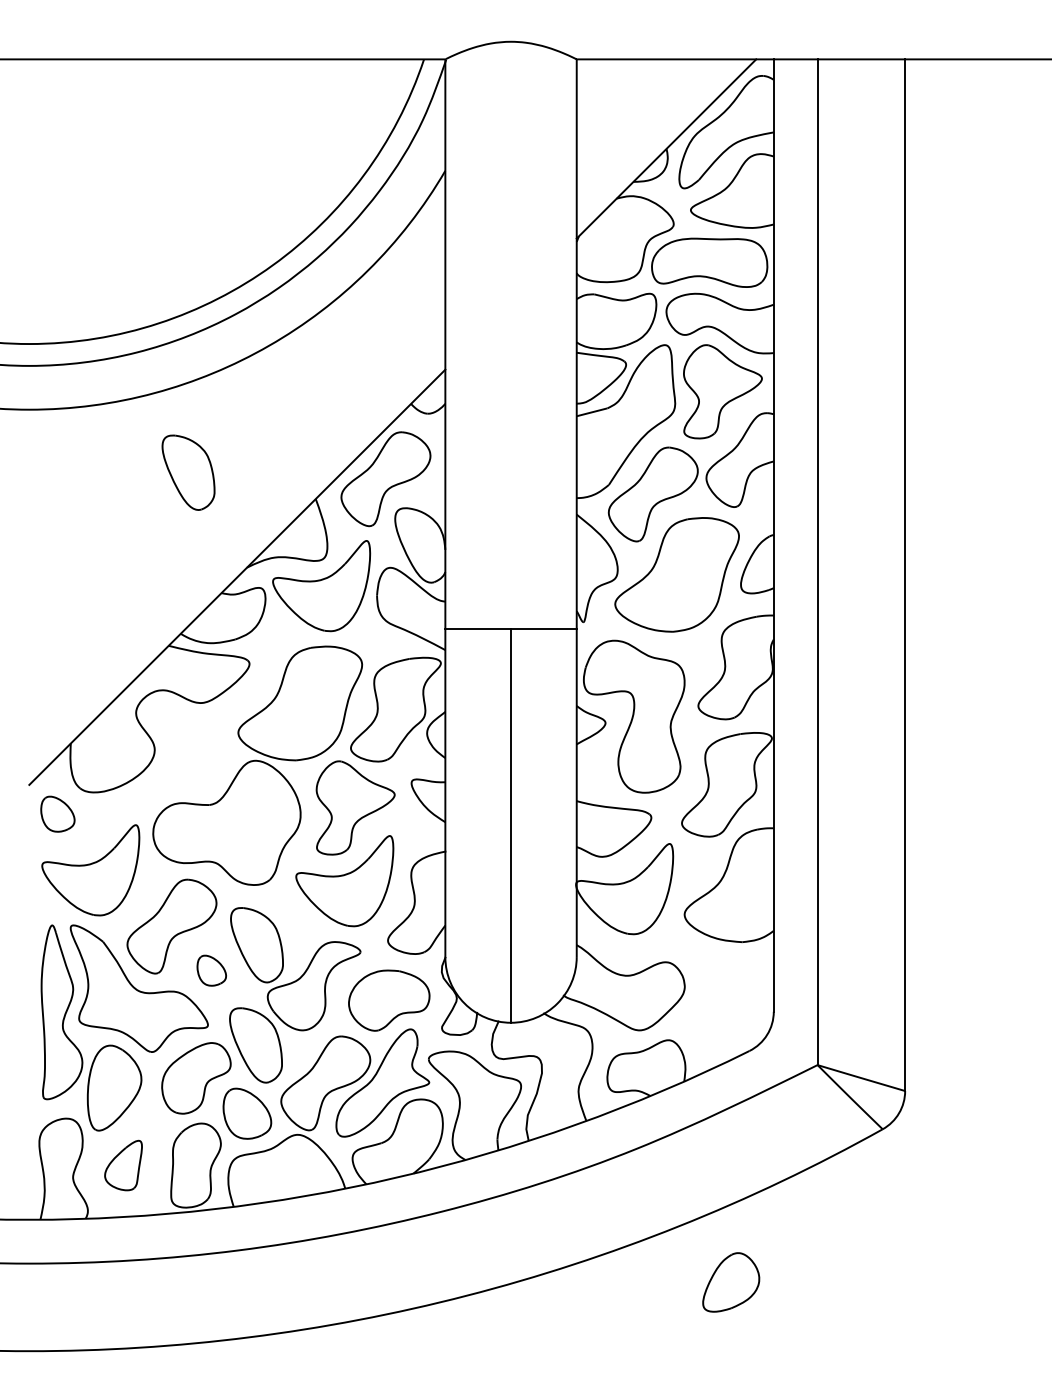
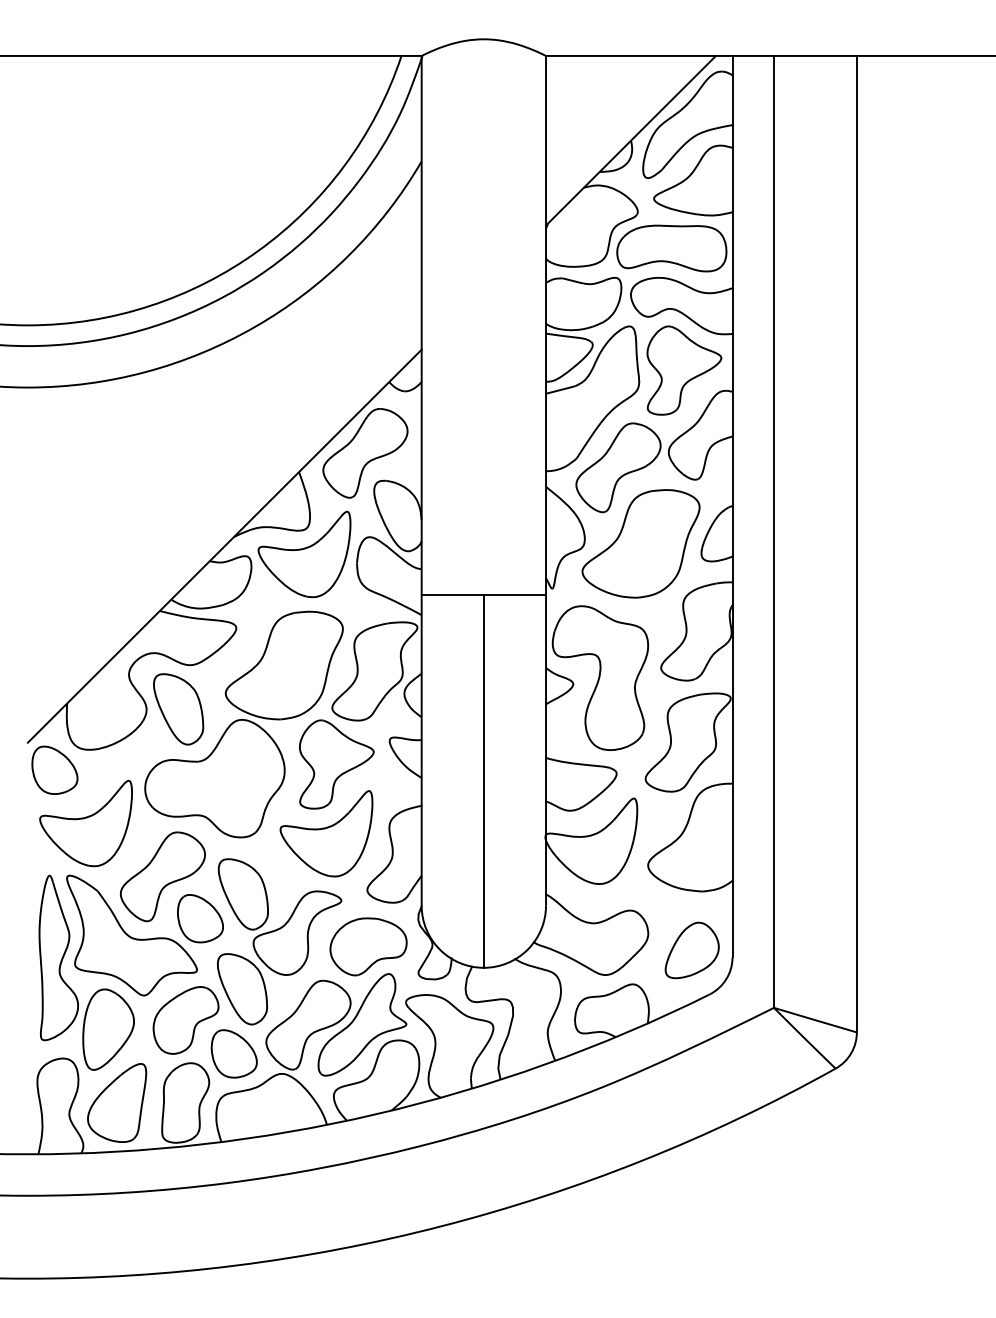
part: (188, 472) -> (178, 709), moved
part: (57, 814) -> (54, 770), size x1.43
part: (211, 970) -> (200, 918), size x1.67
part: (123, 1165) -> (117, 1102), size x1.67
part: (731, 1282) -> (692, 950), moved

